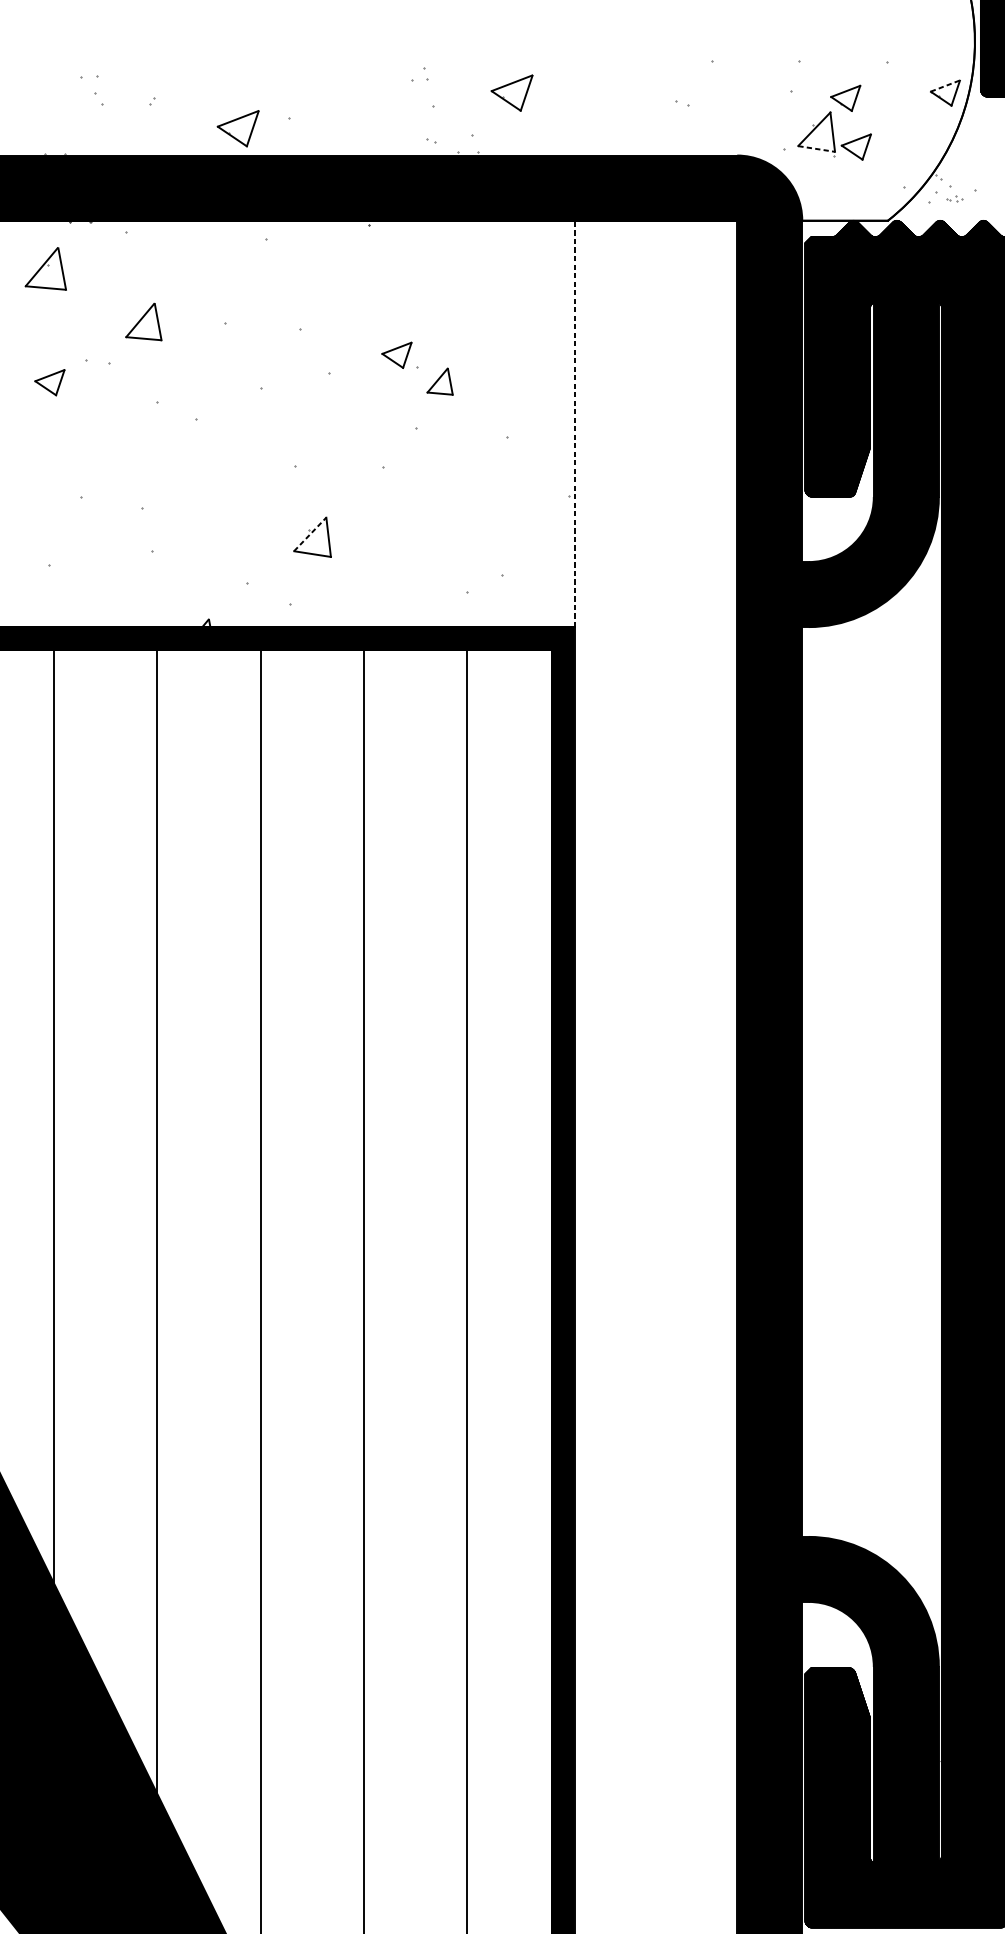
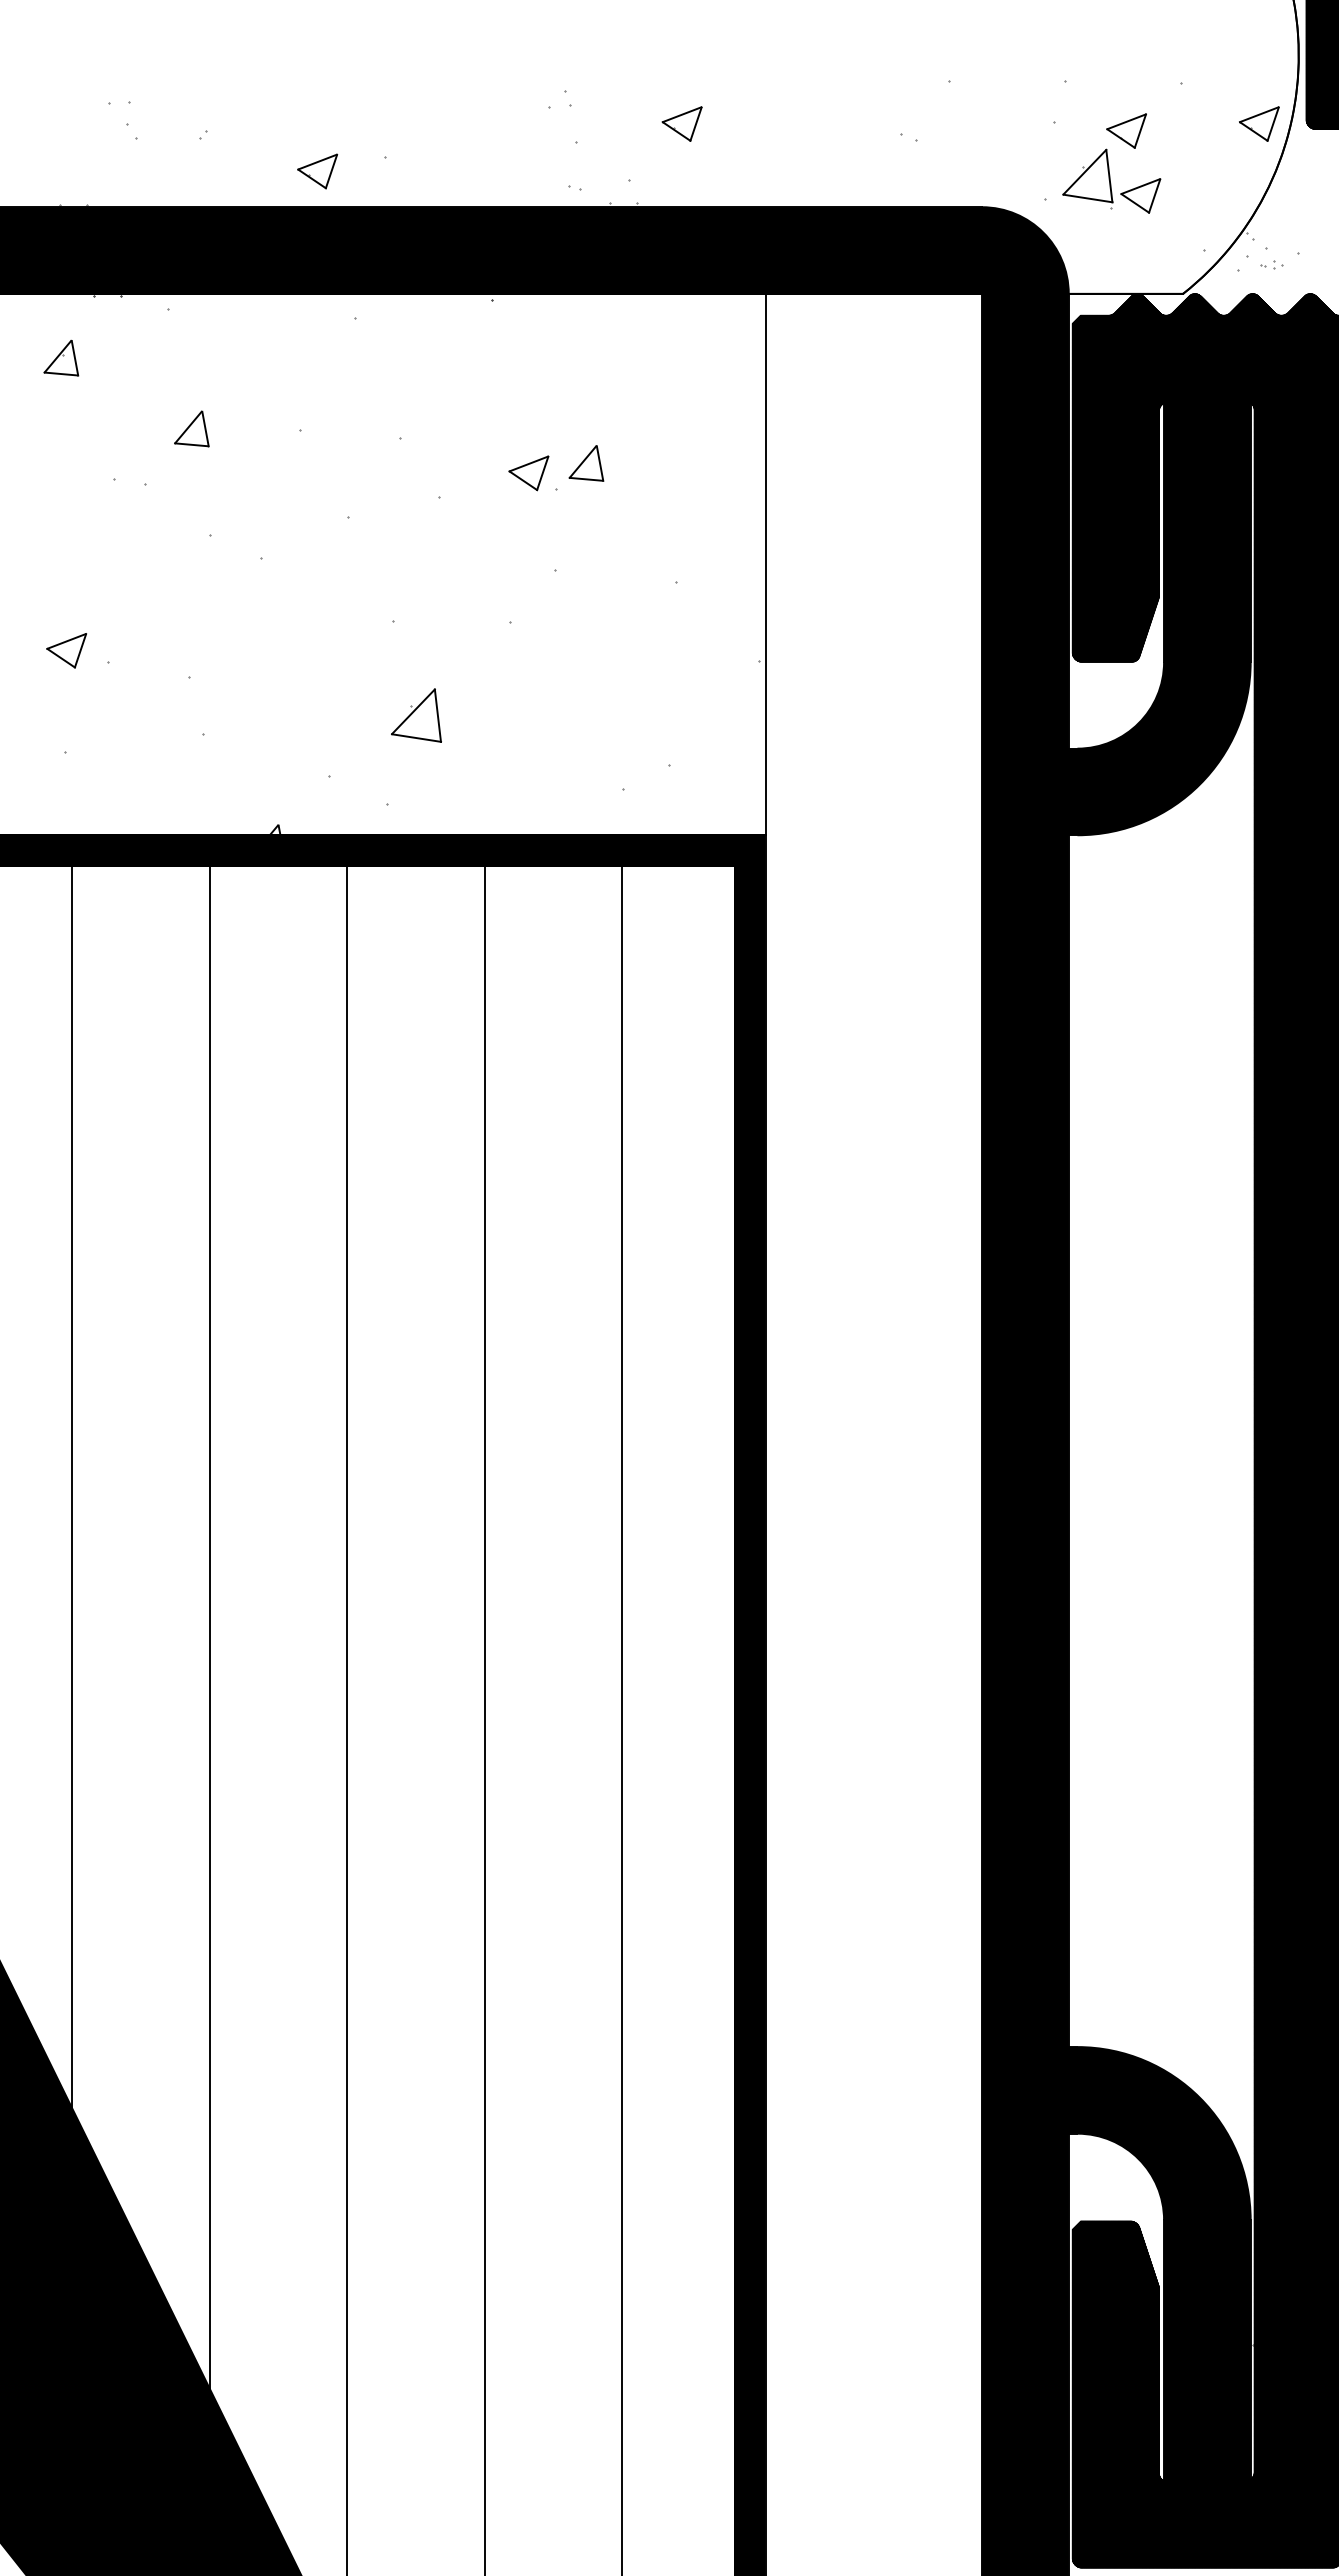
line: (945, 85) -> (1259, 114), dashed -> solid
part: (511, 92) -> (681, 123), size x0.71
part: (238, 128) -> (317, 171), size x0.71
line: (817, 149) -> (1088, 198), dashed -> solid
part: (46, 268) -> (61, 357), size x0.62
part: (143, 321) -> (191, 428), size x0.71
part: (440, 381) -> (586, 463), moved
part: (49, 382) -> (66, 650), moved
line: (574, 423) -> (765, 564), dashed -> solid
line: (310, 534) -> (413, 711), dashed -> solid

